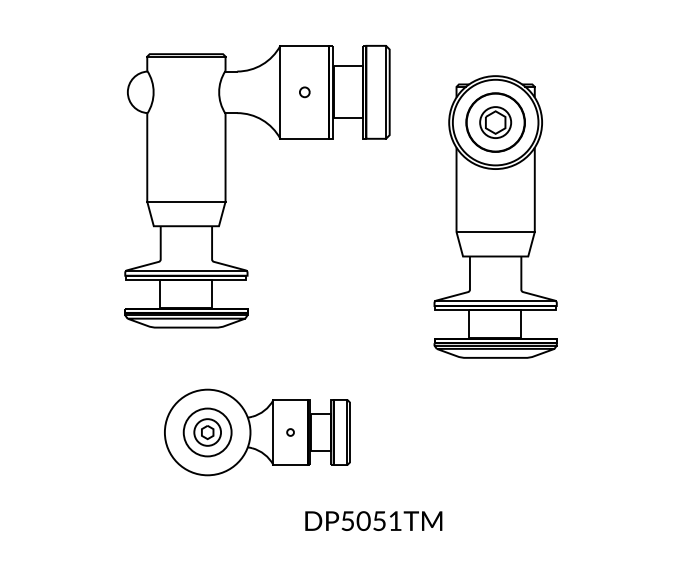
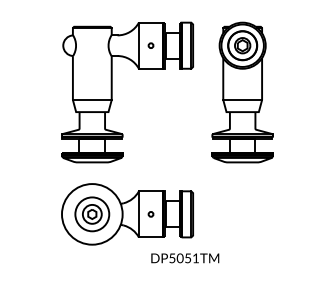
part: (495, 216) -> (242, 92), moved
part: (257, 432) -> (127, 214), size x1.43

